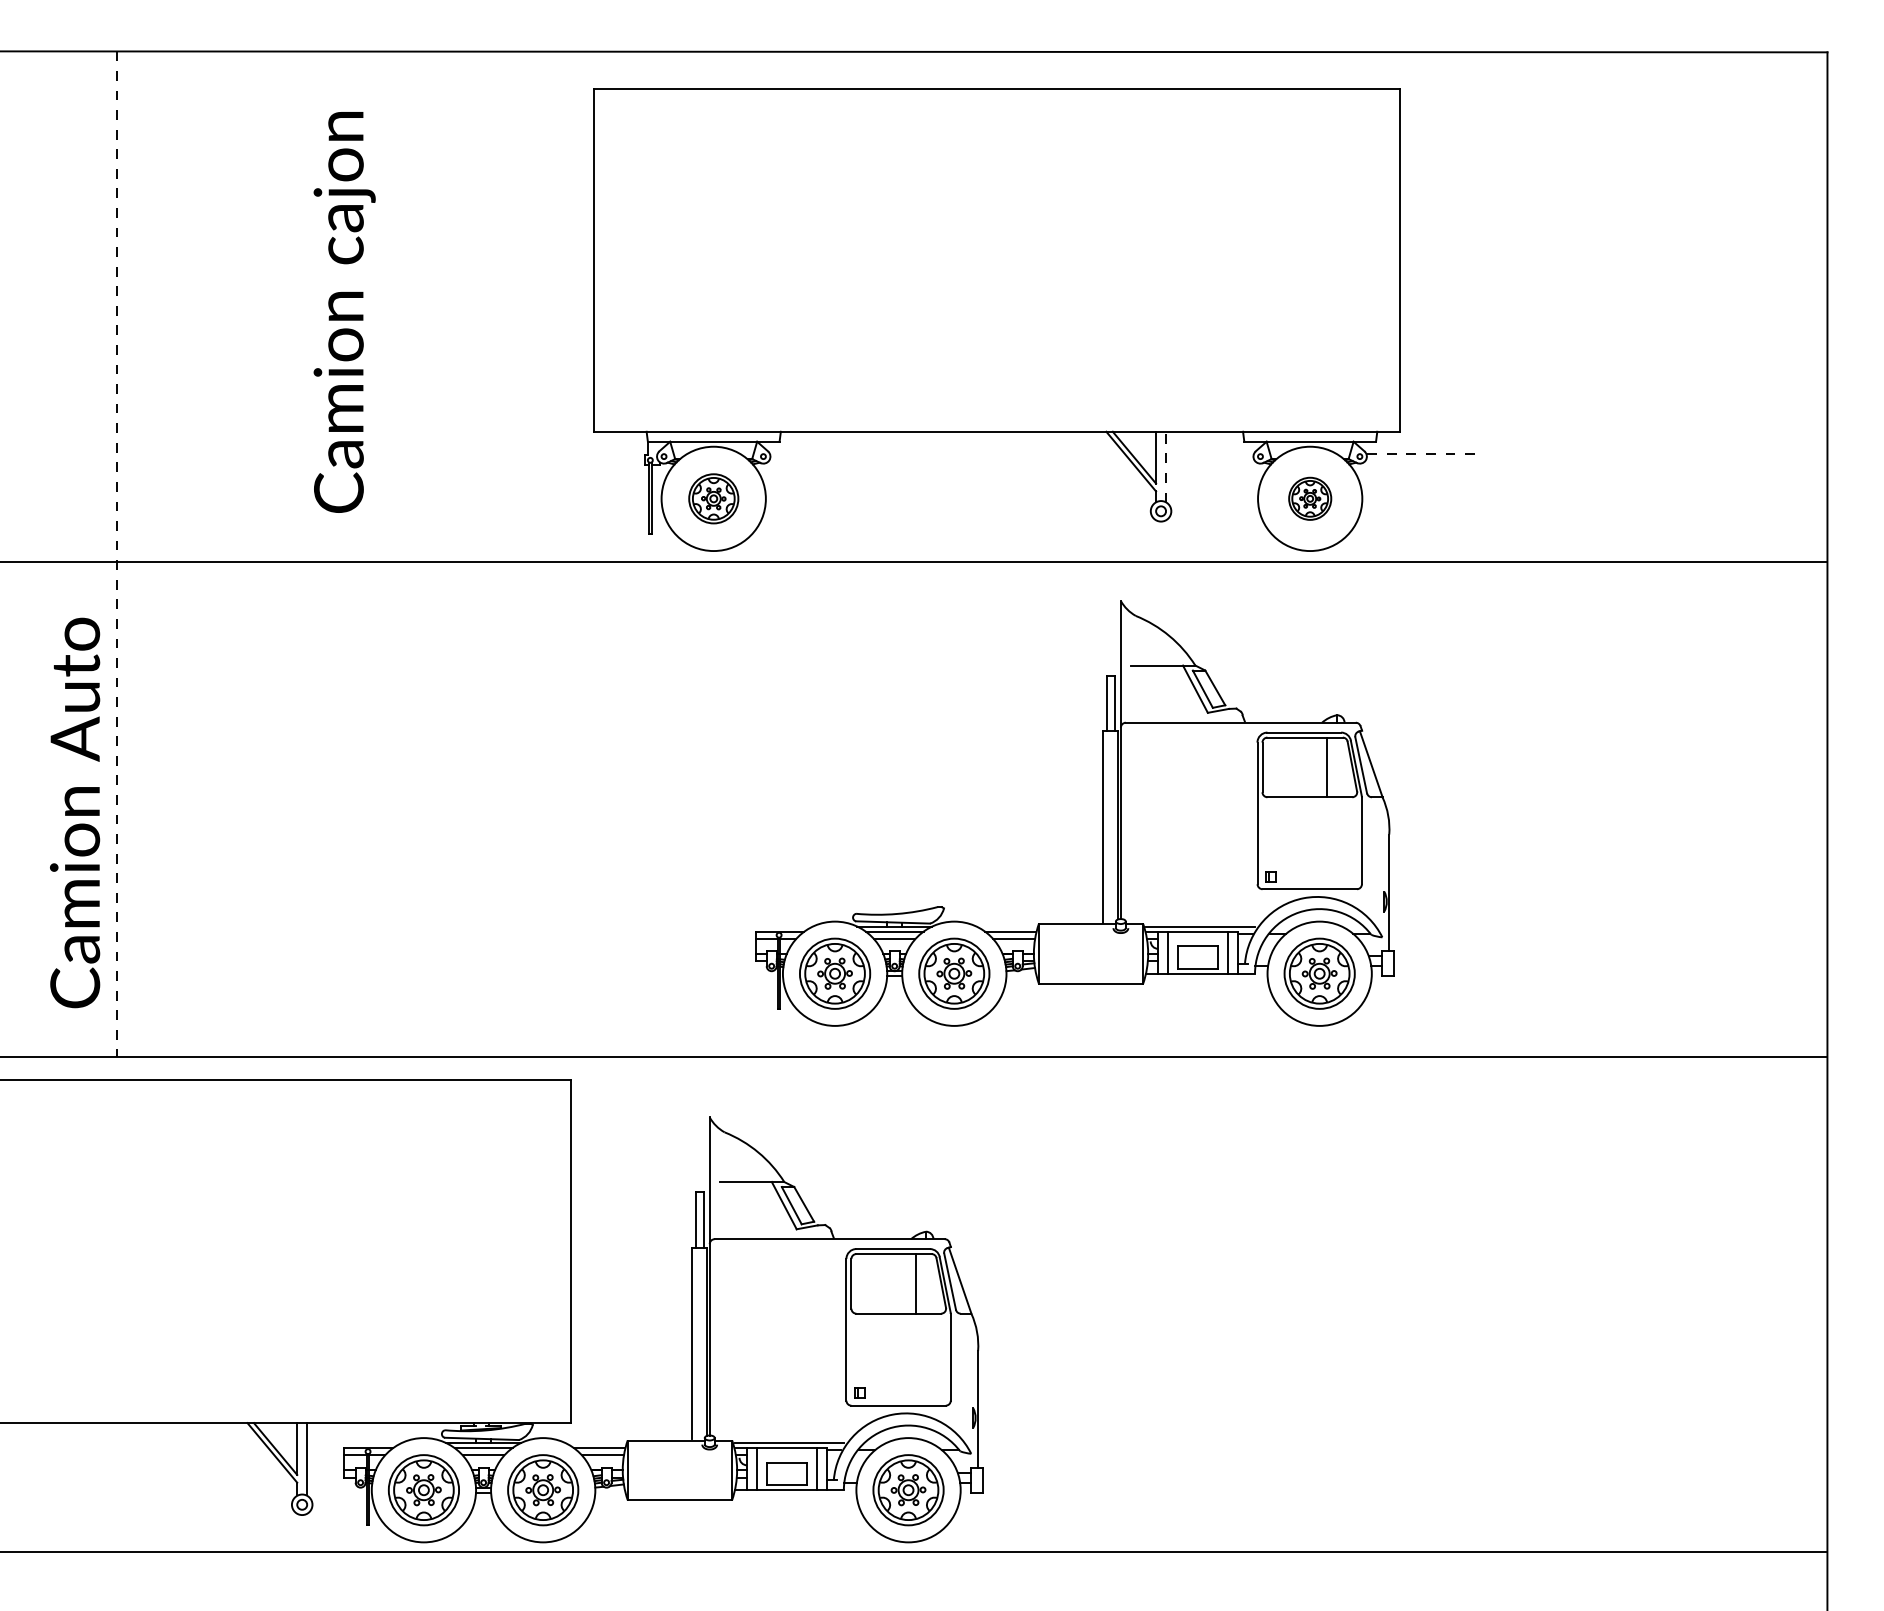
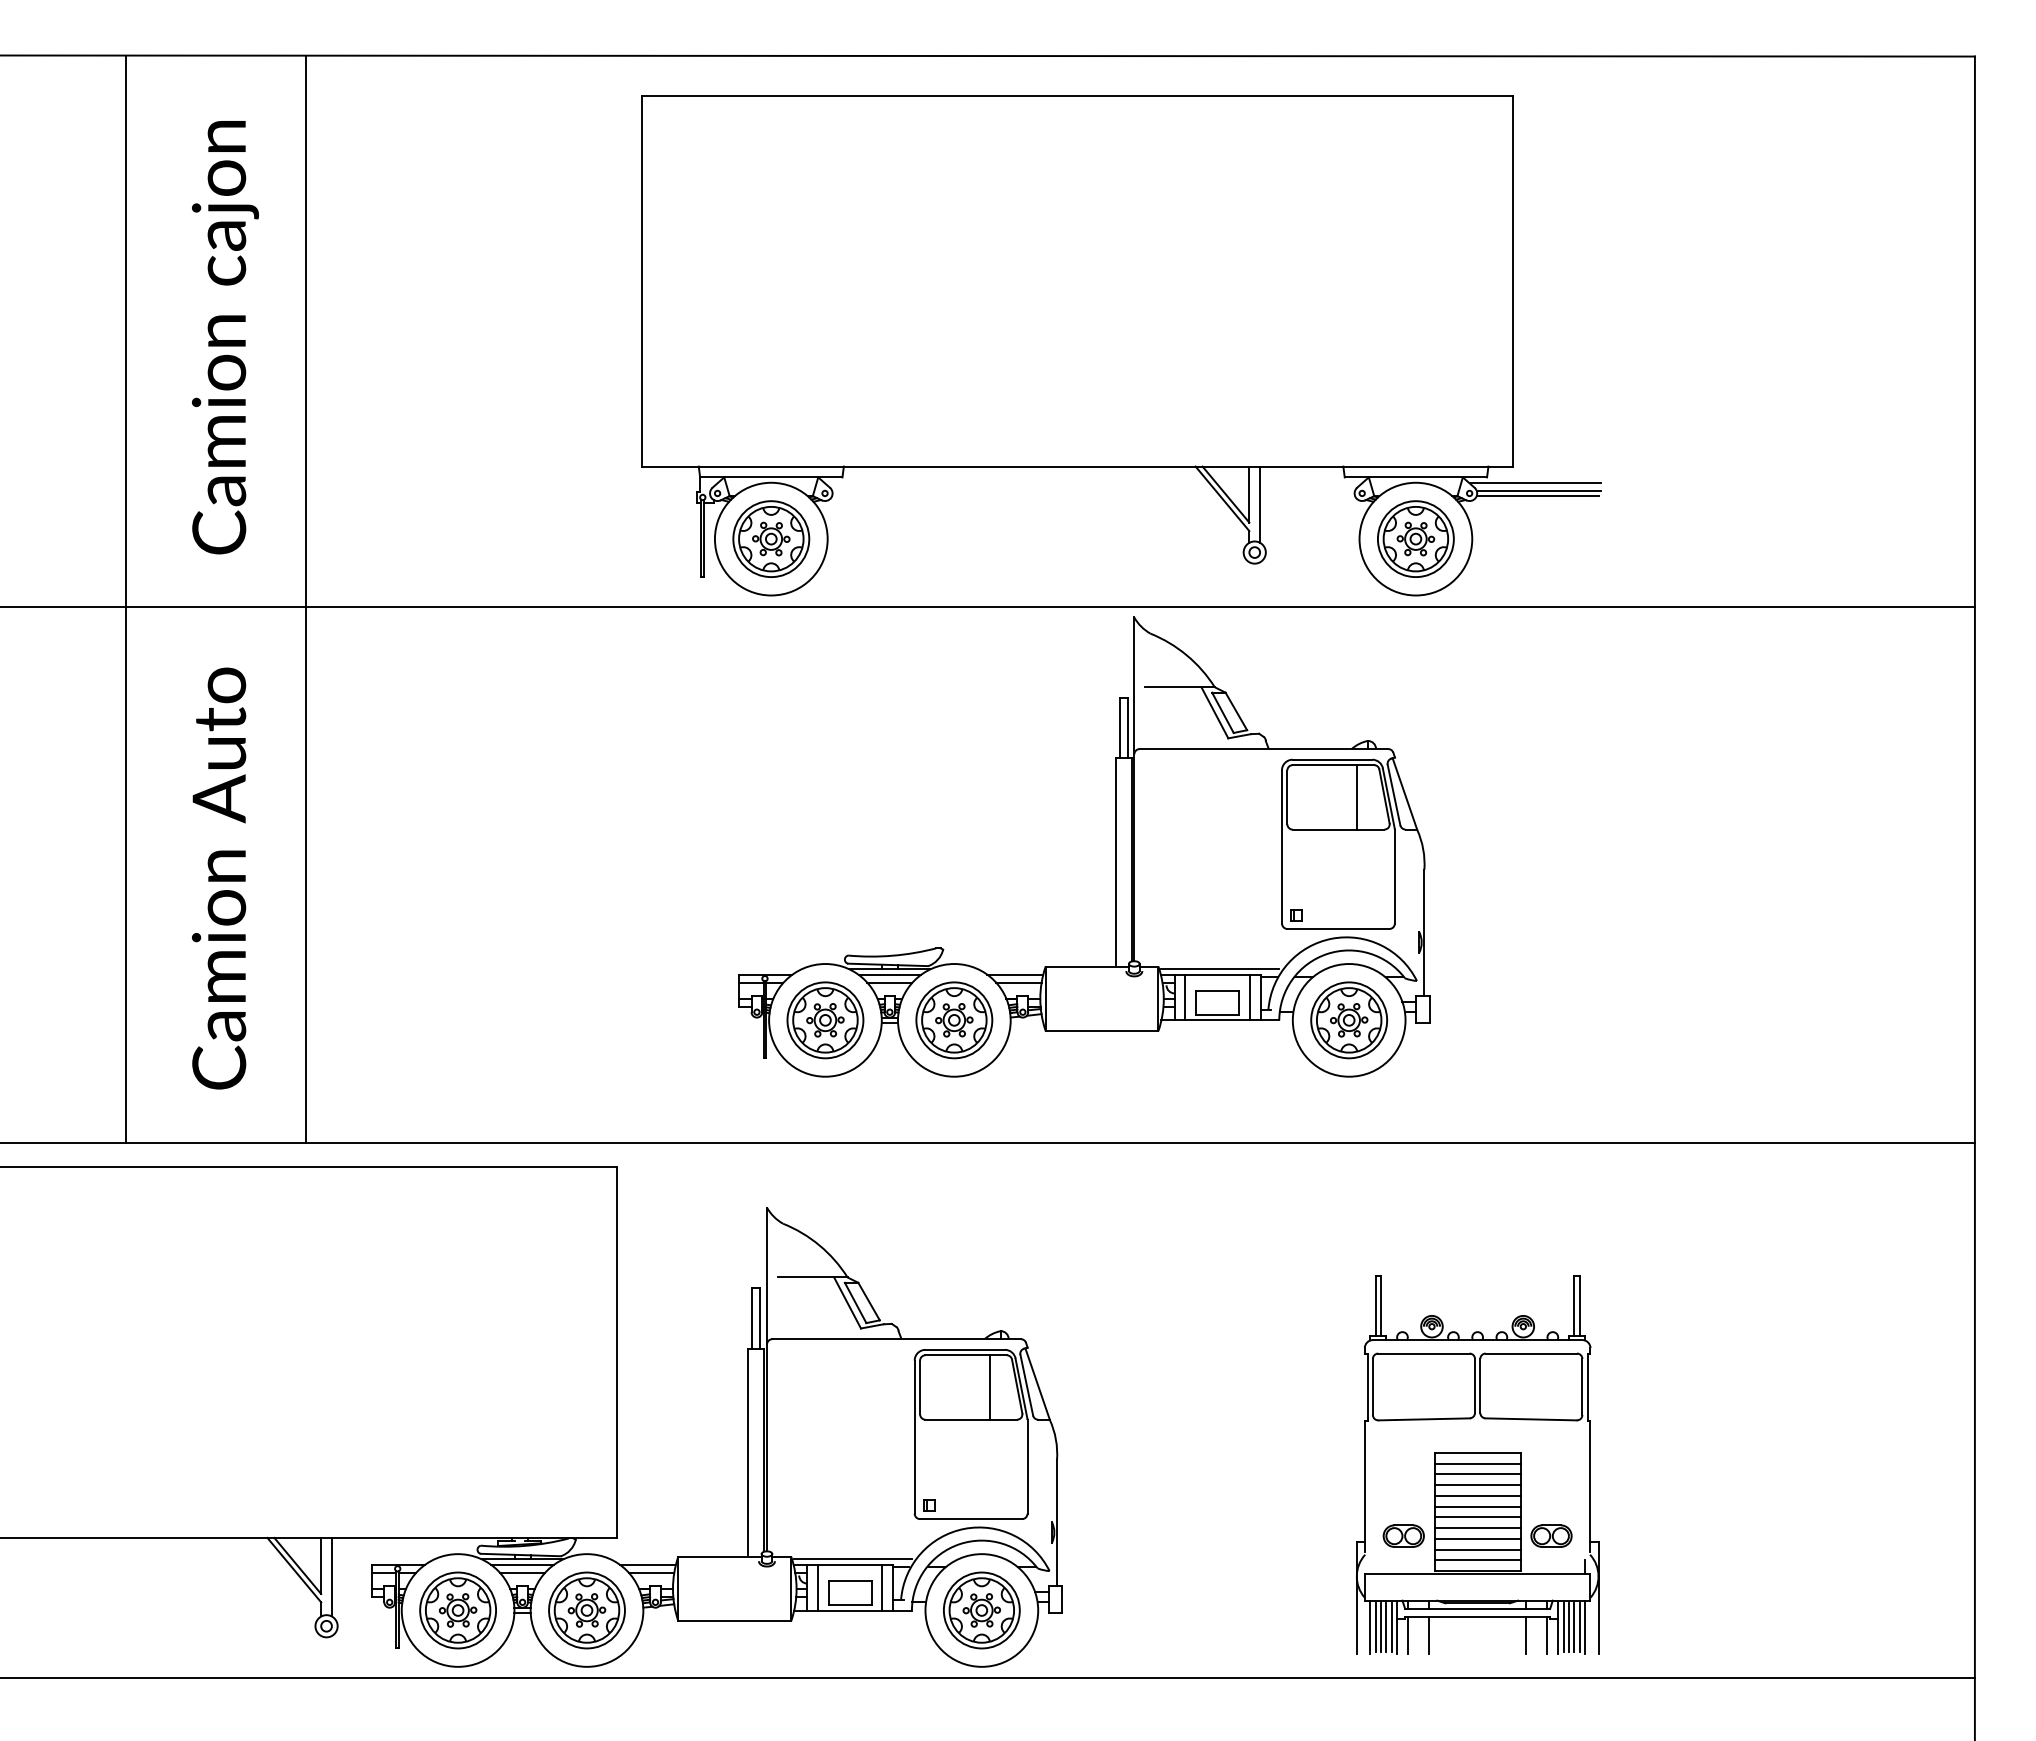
text: (344, 312) -> (225, 337), moved
line: (1420, 446) -> (1535, 482), added
line: (1424, 453) -> (1539, 490), dashed -> solid
line: (1422, 459) -> (1537, 496), added
line: (1166, 466) -> (1260, 504), dashed -> solid
part: (713, 498) -> (771, 538), size x1.43
part: (1309, 498) -> (1415, 538), size x1.67
line: (283, 553) -> (306, 598), added
line: (117, 554) -> (126, 599), dashed -> solid
text: (75, 812) -> (219, 878), moved
part: (1103, 812) -> (1115, 846), moved
part: (1367, 1355) -> (1477, 1464), added

